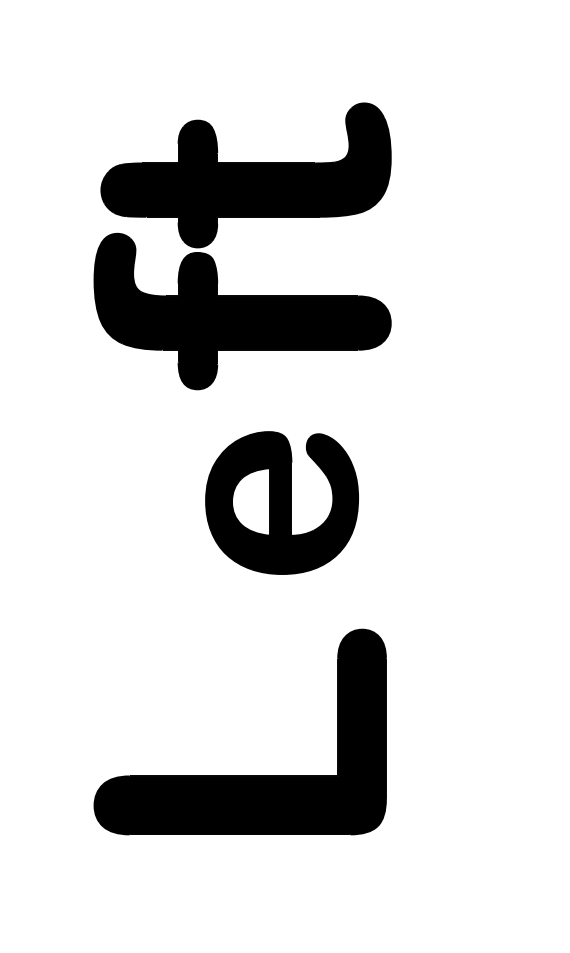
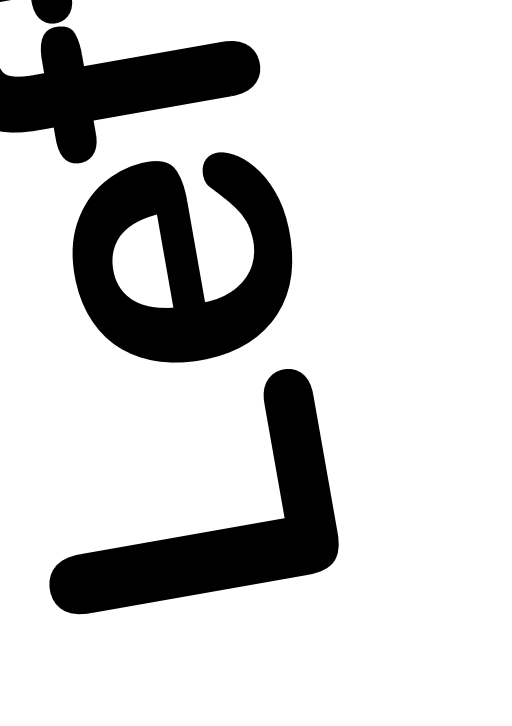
part: (281, 502) -> (182, 259), size x1.43

